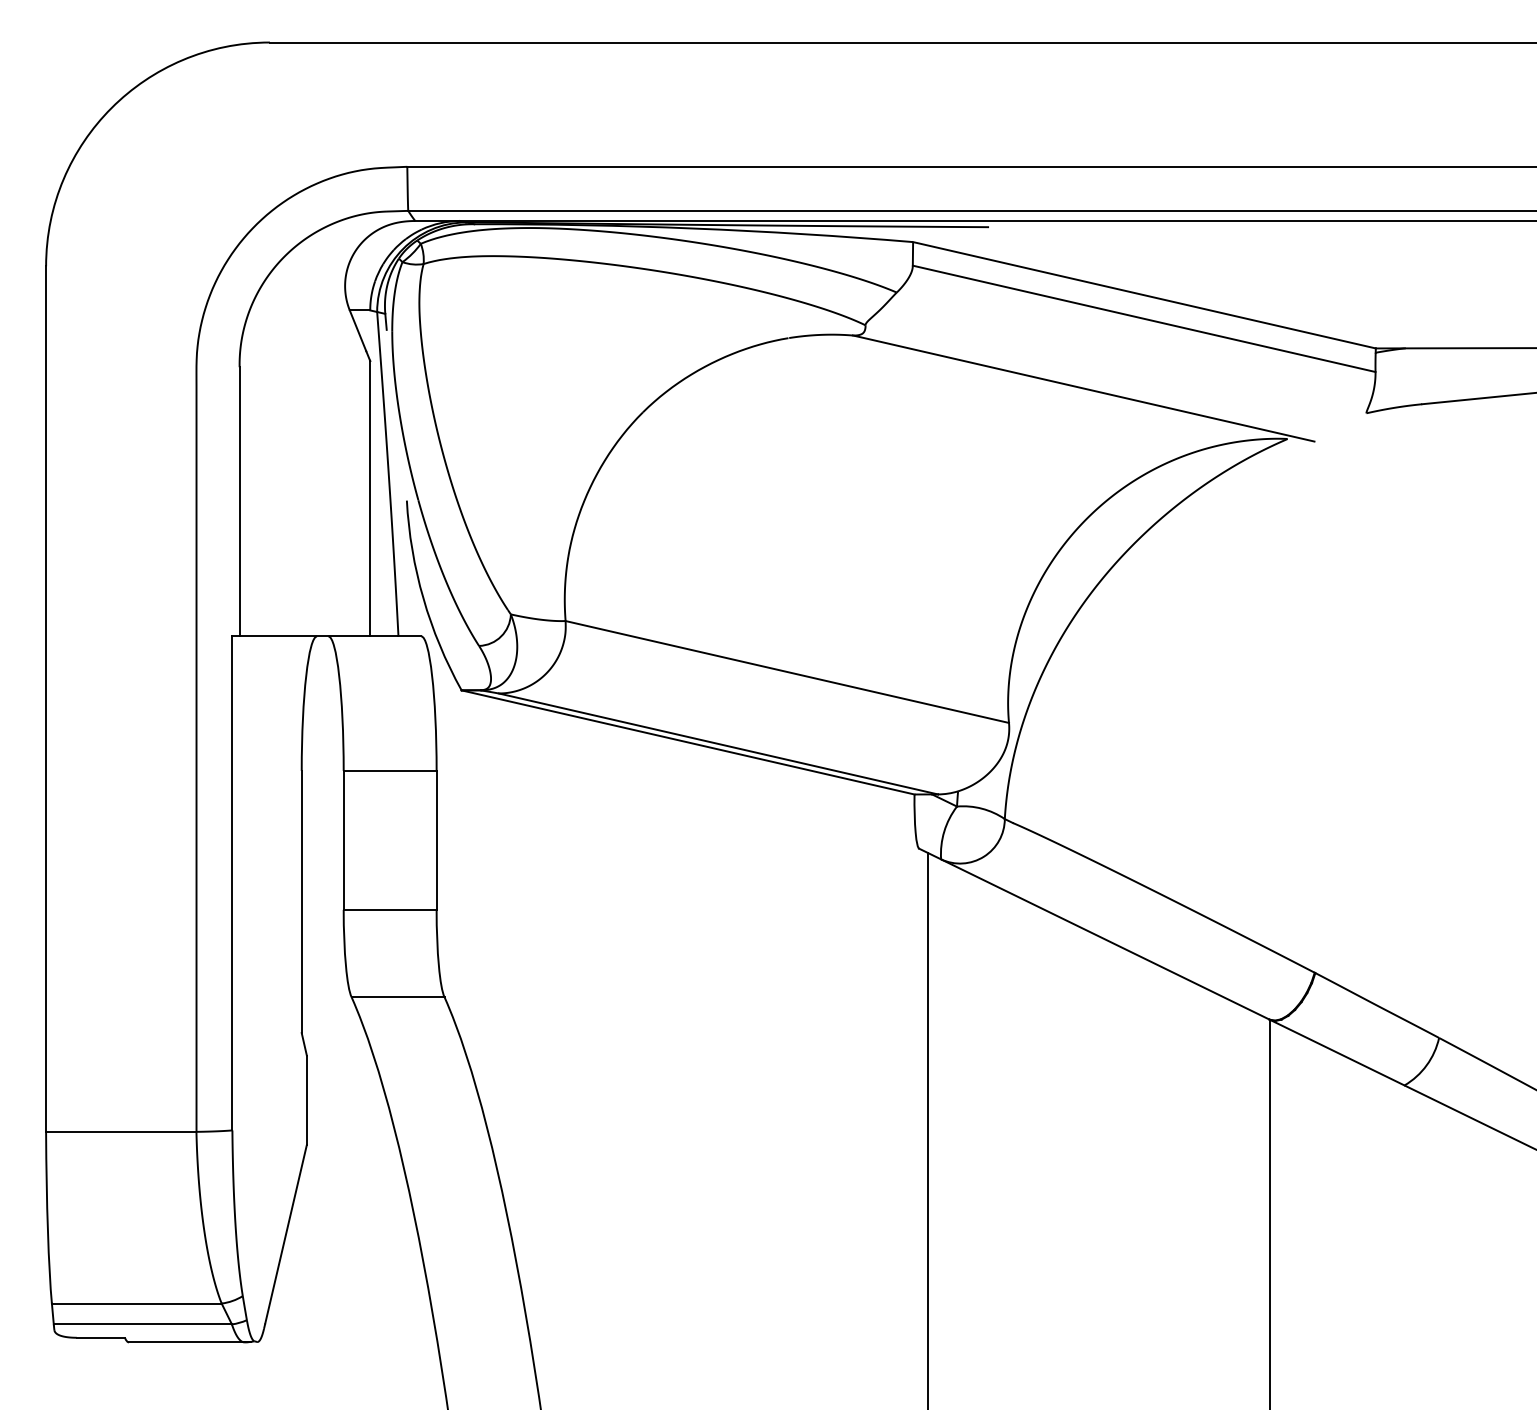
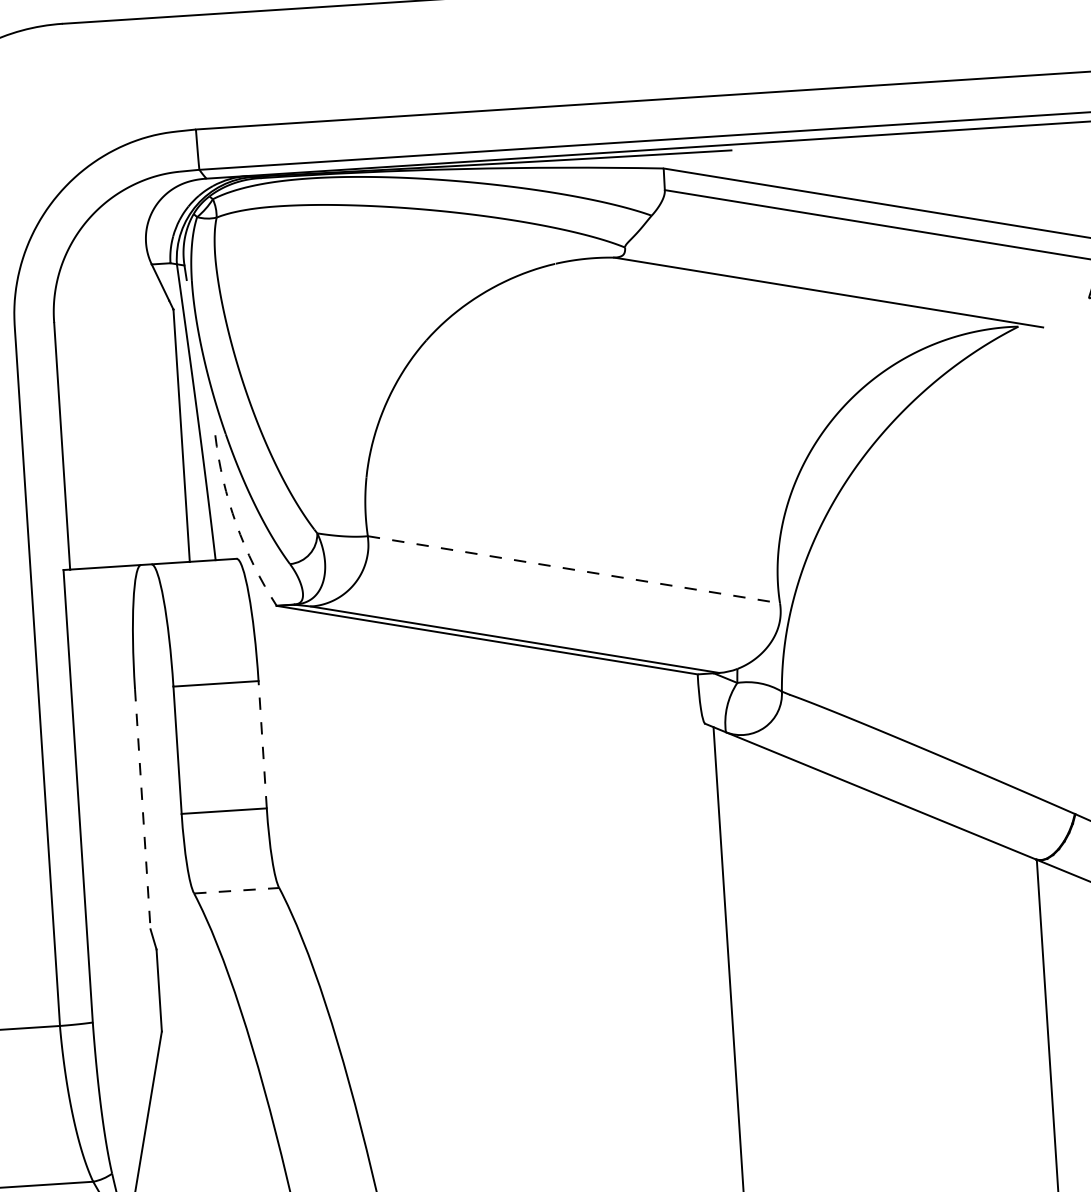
arc: (423, 598) -> (236, 523), solid -> dashed
line: (787, 672) -> (574, 570), solid -> dashed
line: (436, 839) -> (262, 743), solid -> dashed
line: (301, 902) -> (142, 809), solid -> dashed
line: (398, 997) -> (237, 890), solid -> dashed

